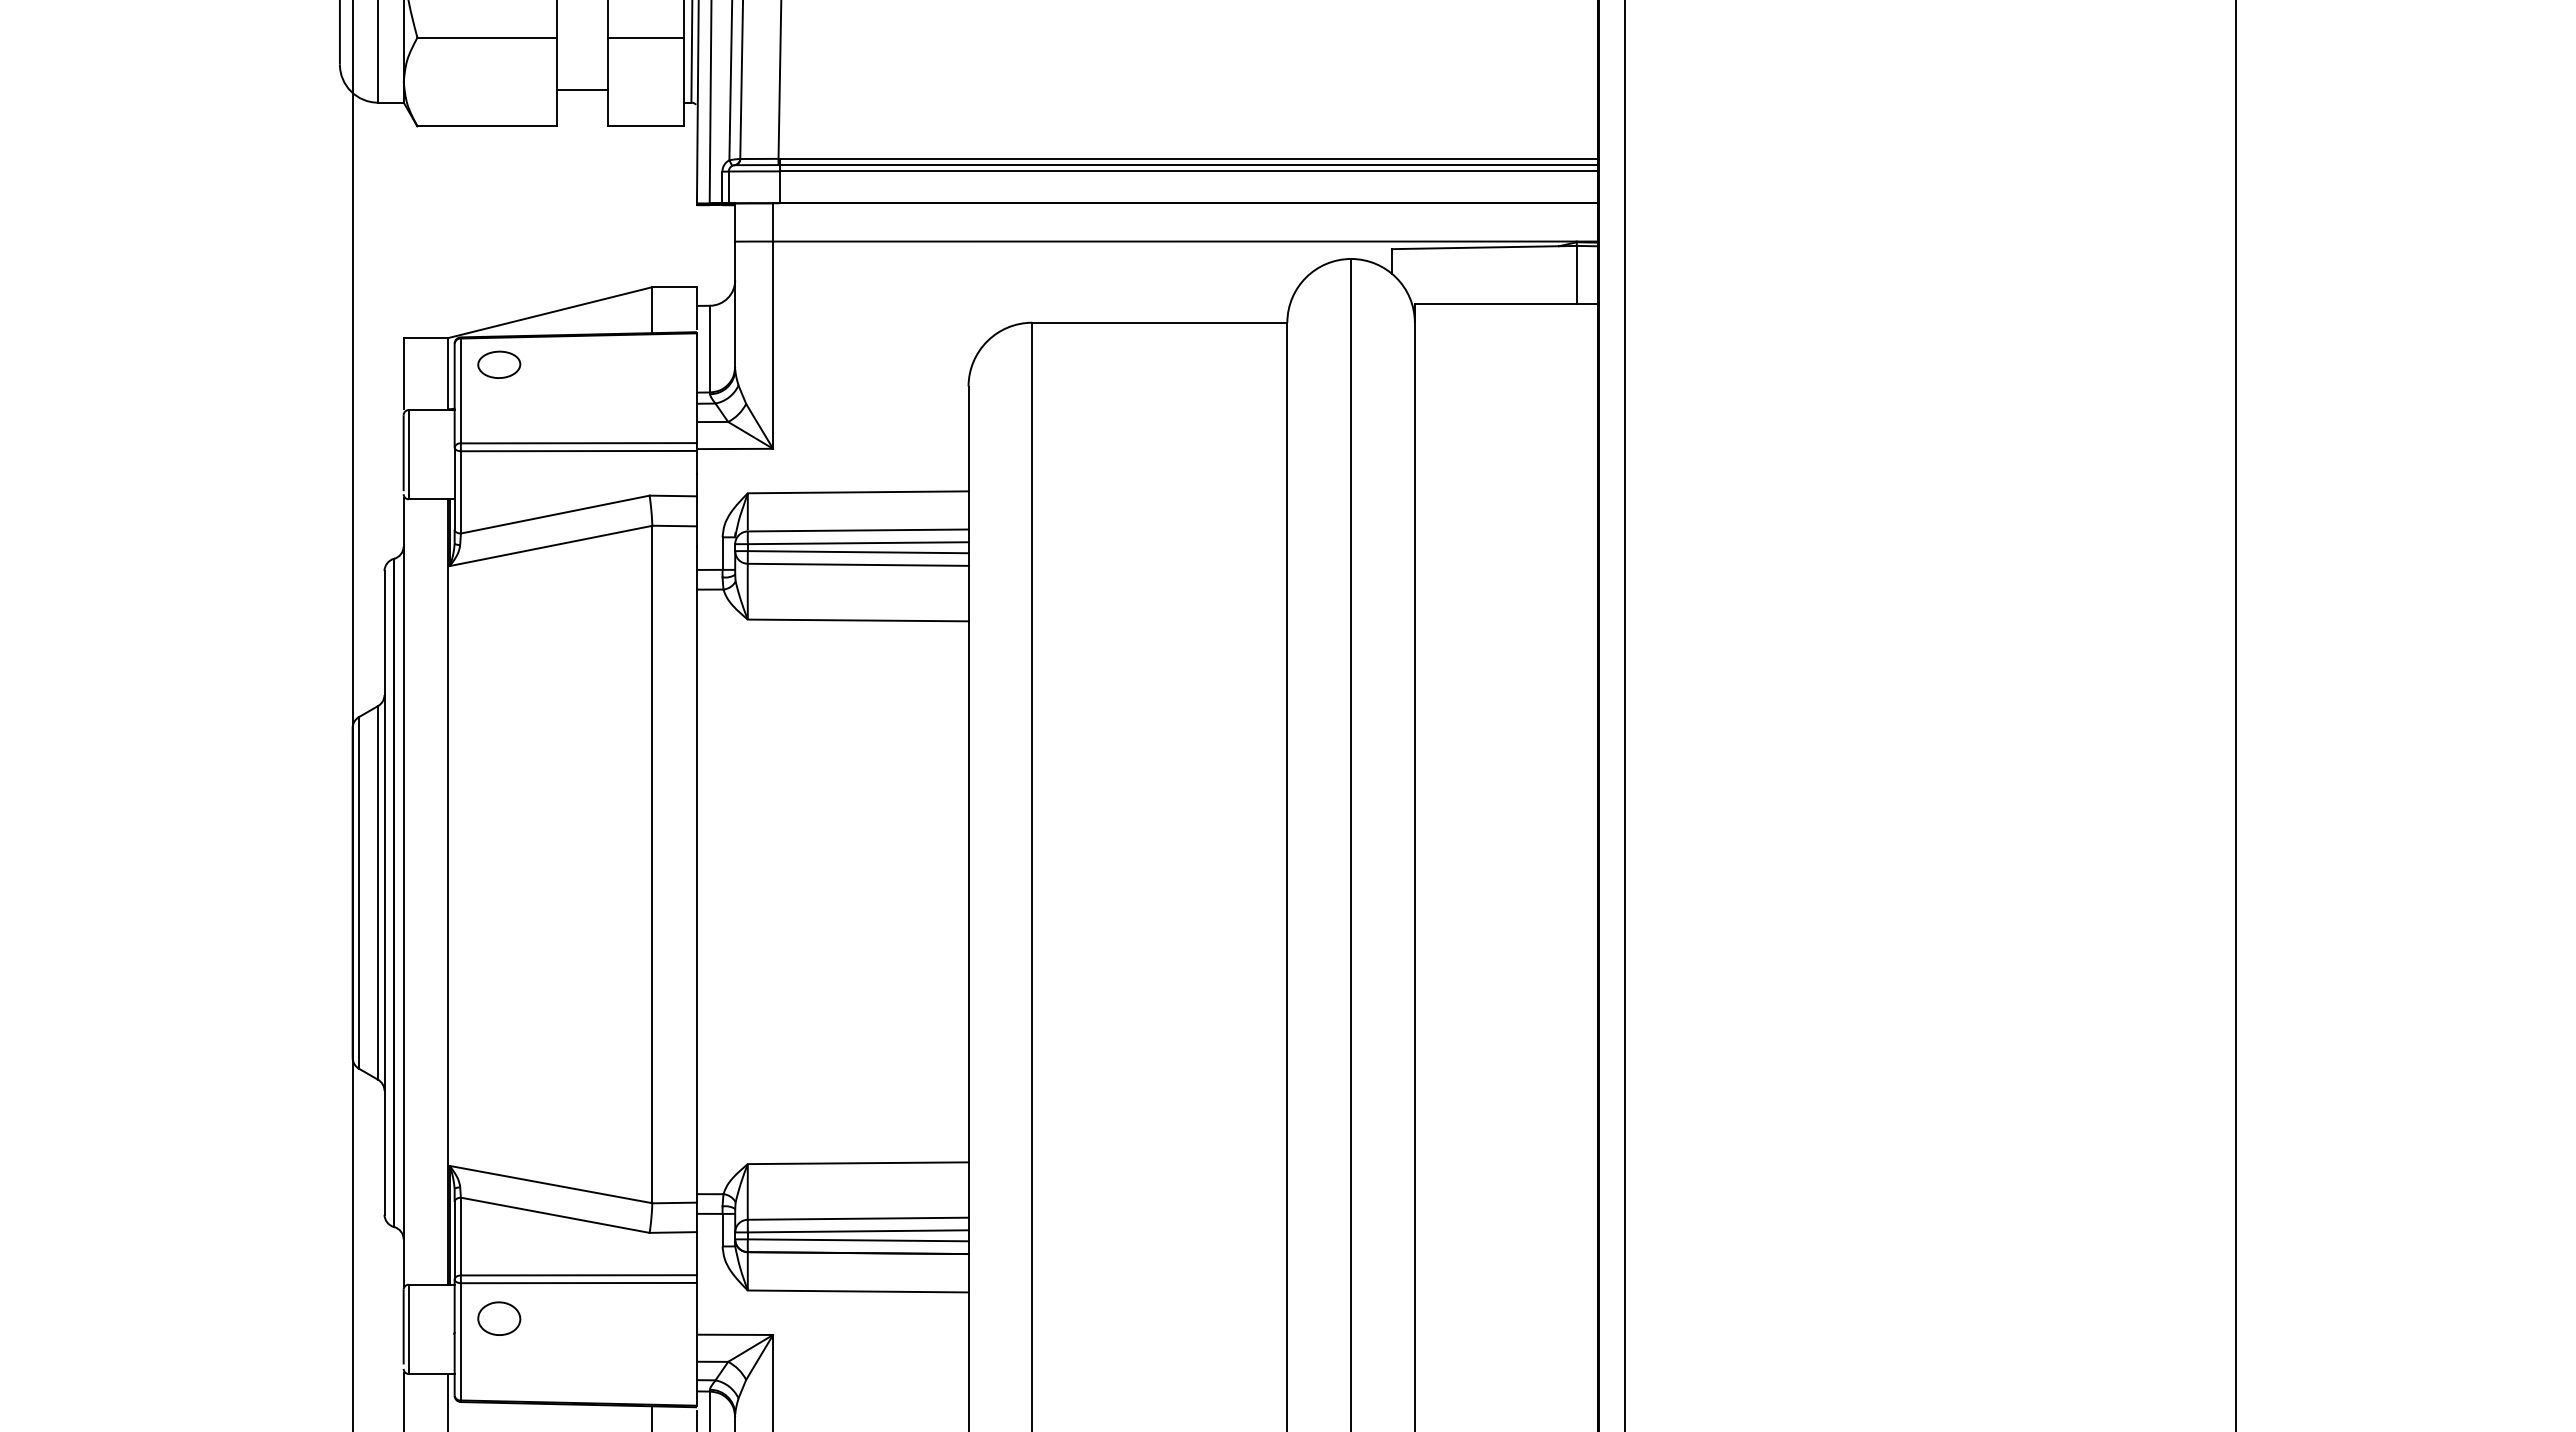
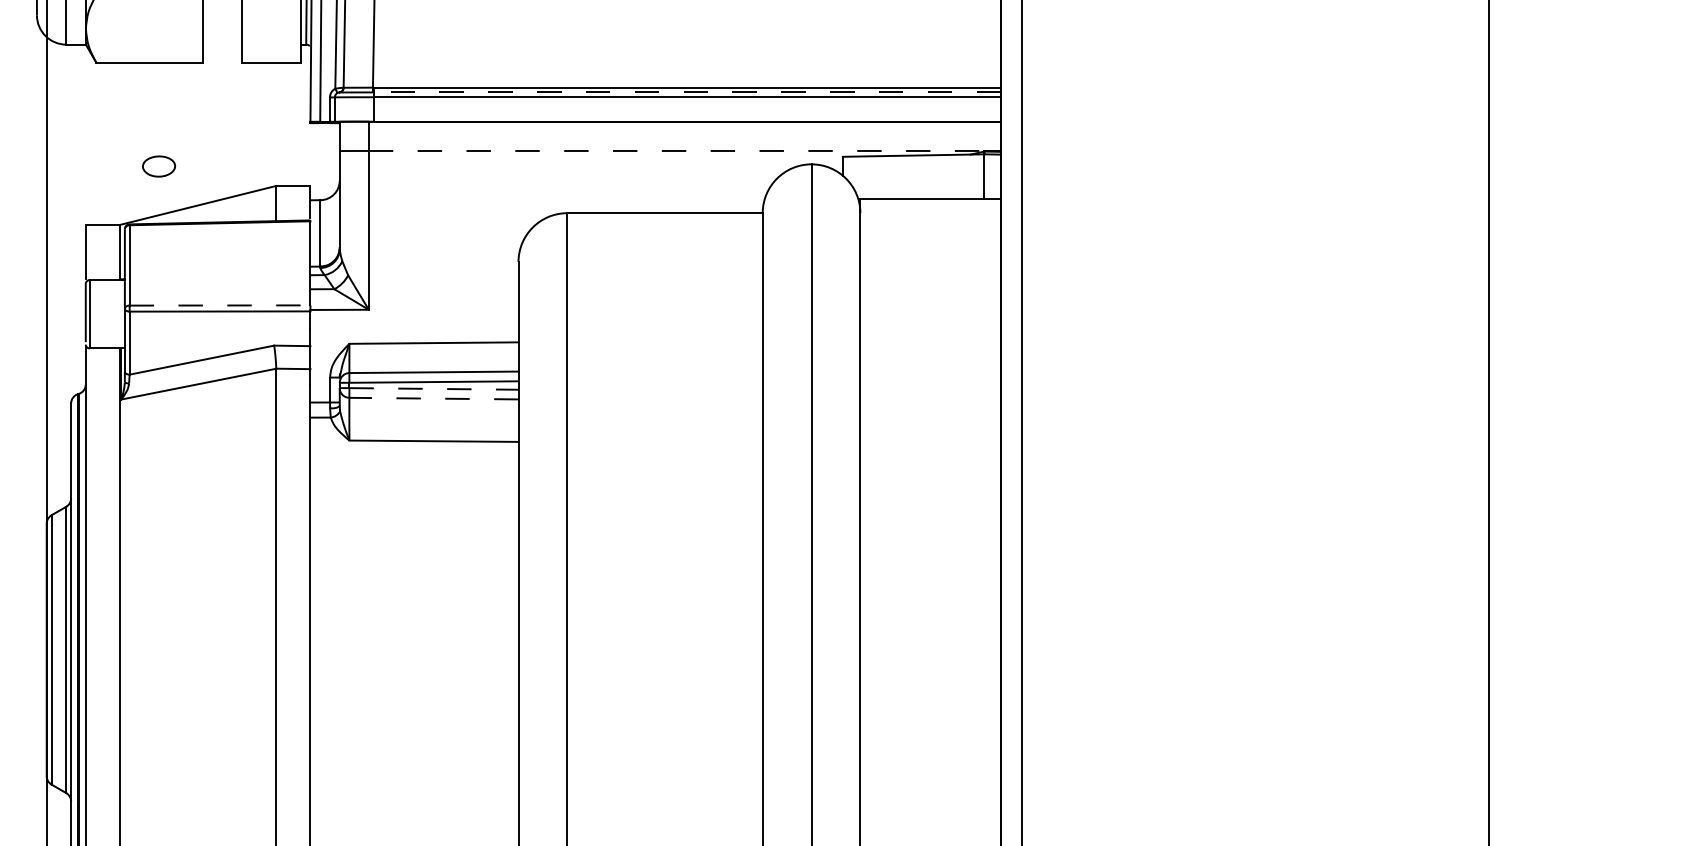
line: (581, 89) -> (222, 34), removed
line: (1188, 165) -> (686, 92), solid -> dashed
line: (1174, 241) -> (676, 150), solid -> dashed
part: (499, 364) -> (159, 166), moved
line: (579, 443) -> (220, 305), solid -> dashed
line: (858, 552) -> (434, 389), solid -> dashed
line: (857, 564) -> (433, 398), solid -> dashed

